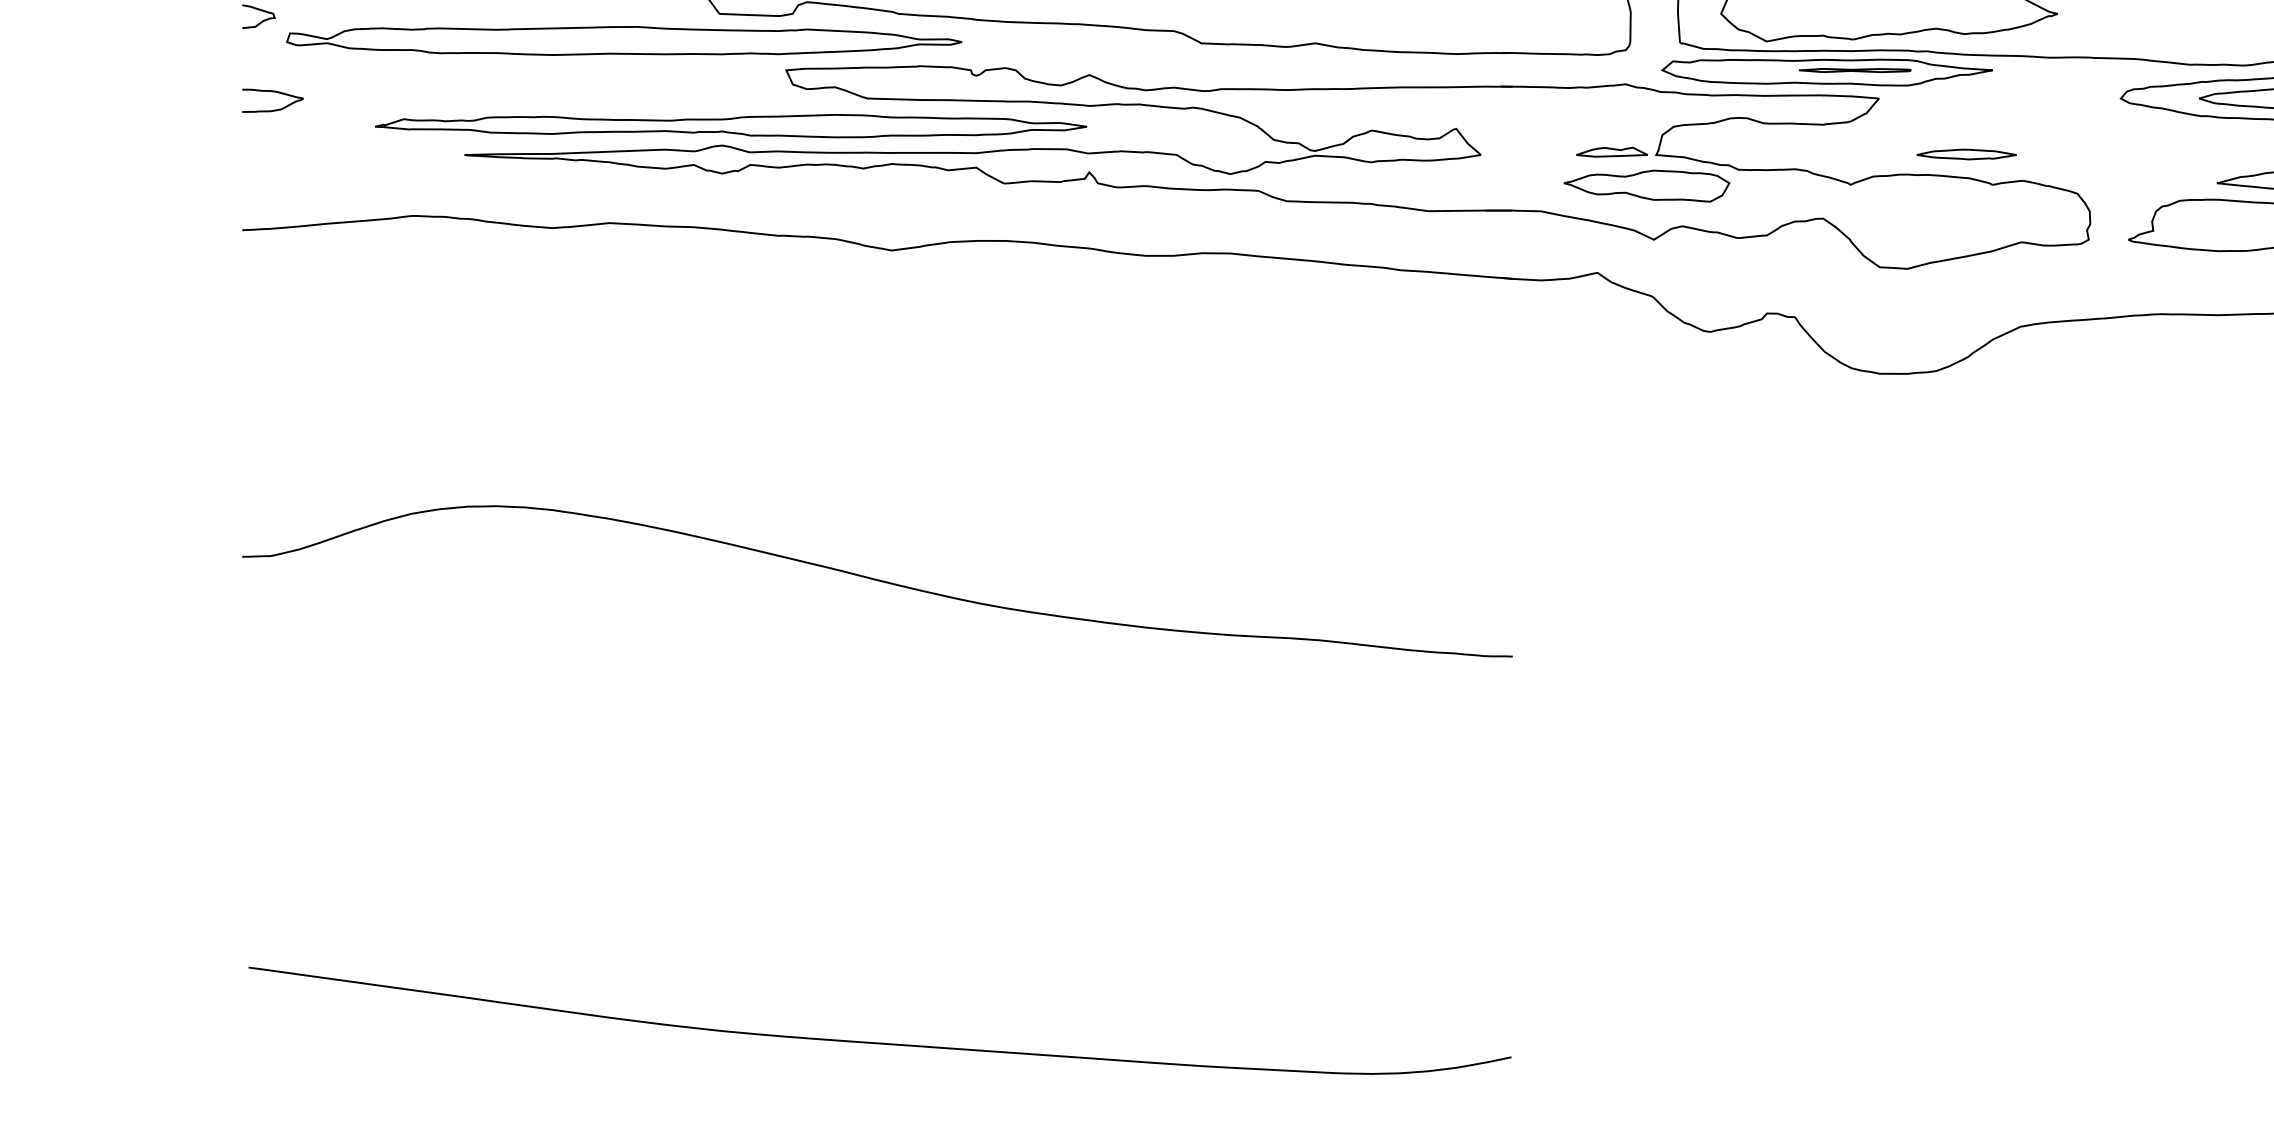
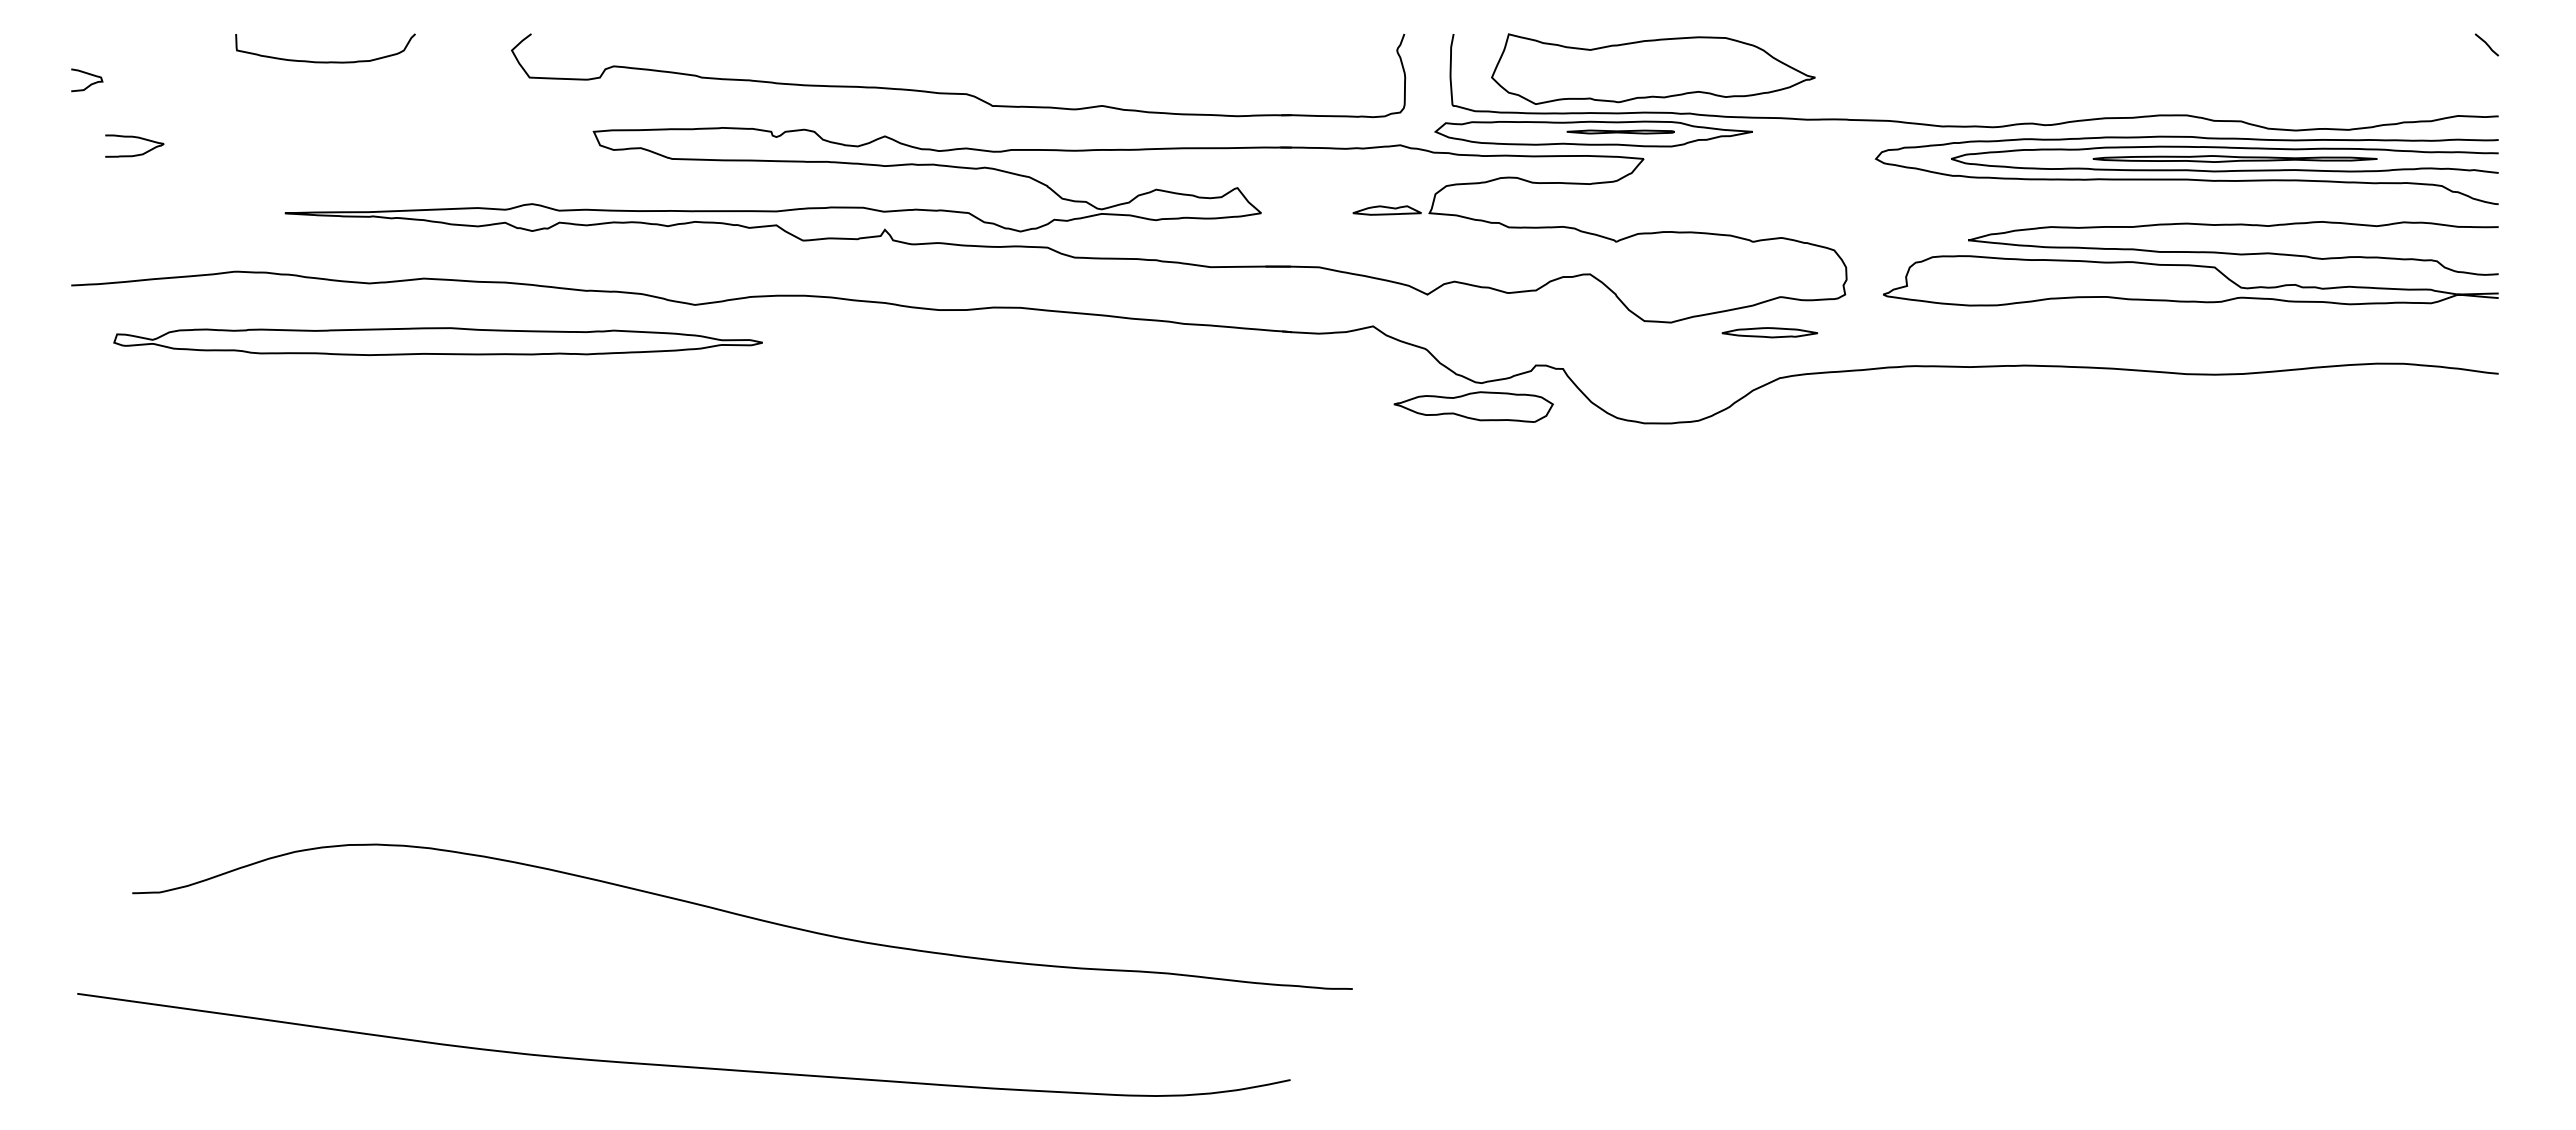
part: (623, 40) -> (437, 341), moved
curve: (274, 92) -> (136, 138), moved
part: (730, 126) -> (540, 185), removed
part: (1966, 154) -> (1769, 332), moved
part: (1646, 185) -> (1473, 406), moved
curve: (877, 581) -> (742, 916), moved

